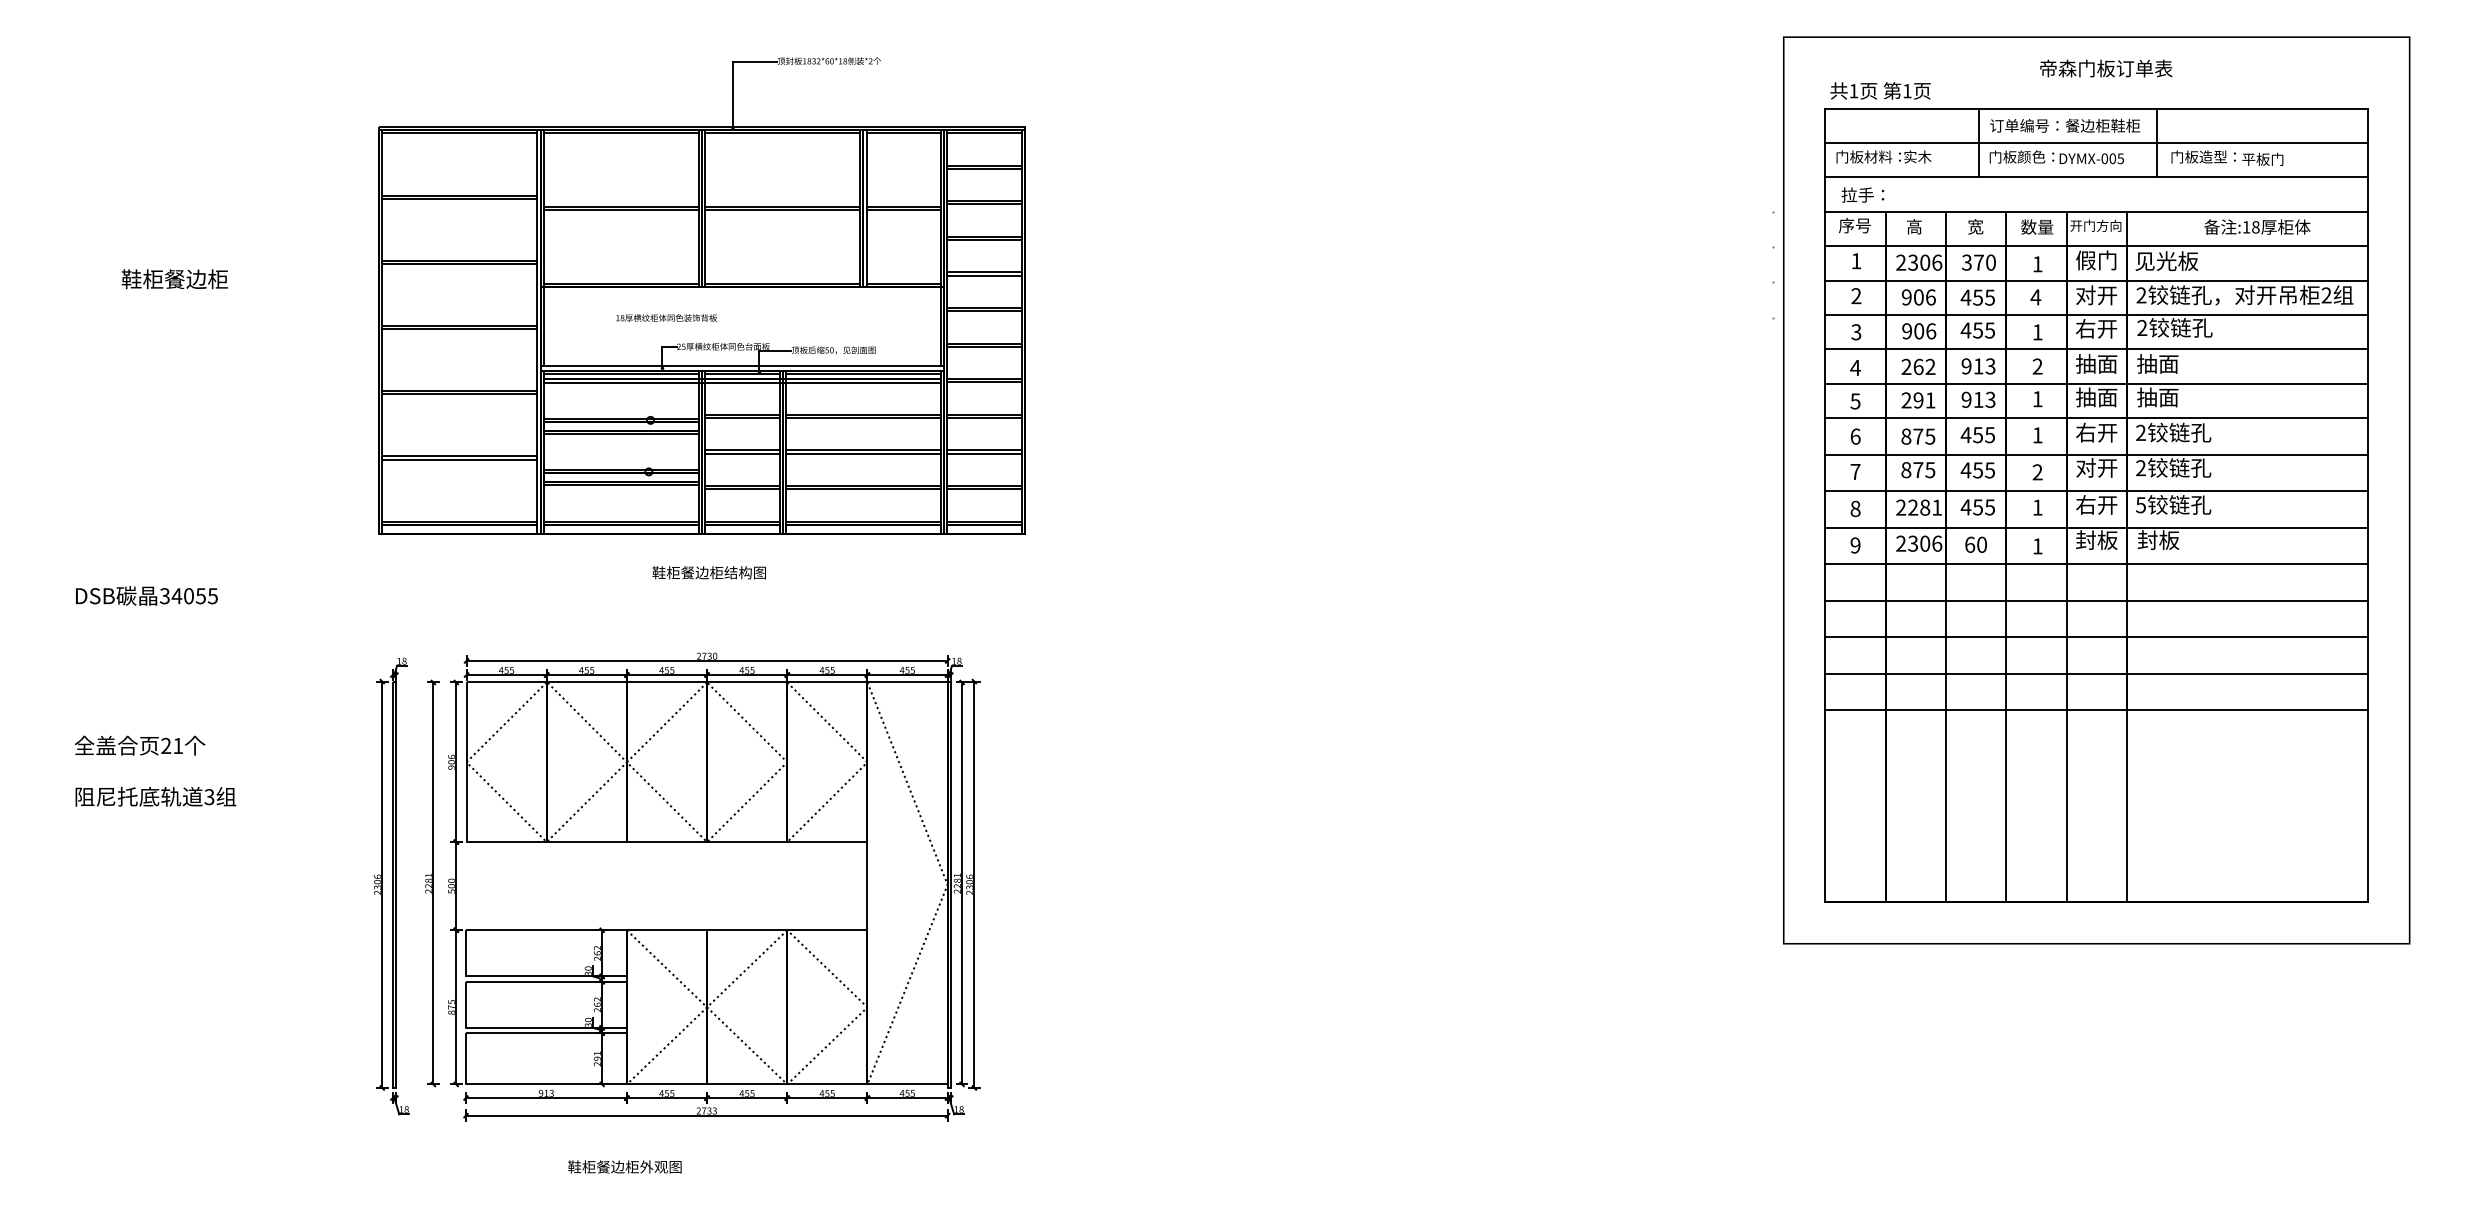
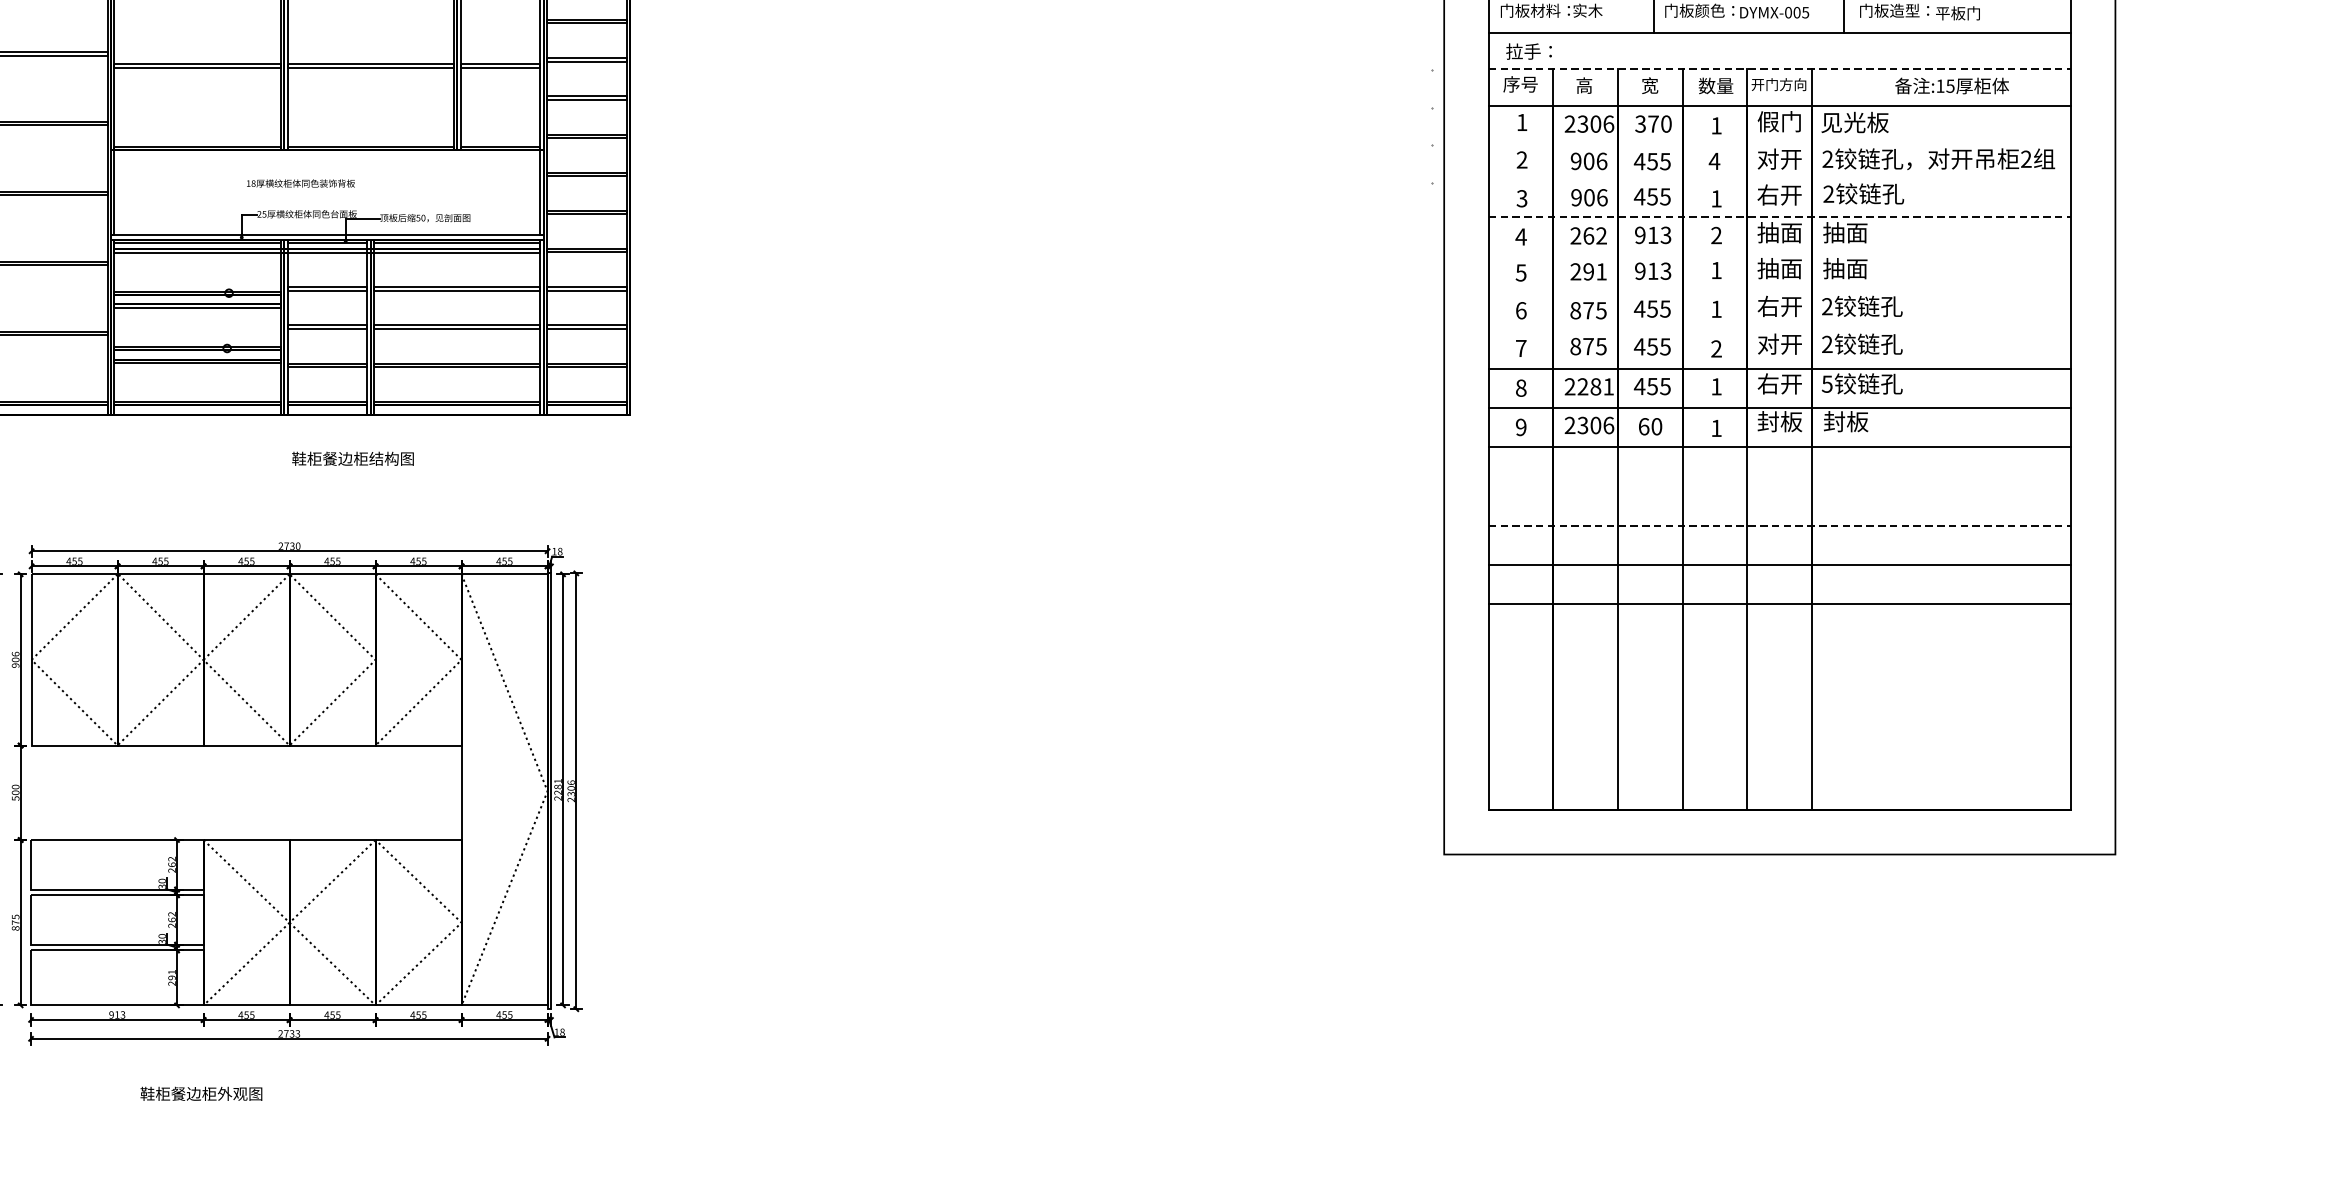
line: (2097, 211) -> (1780, 69), solid -> dashed
text: (2255, 227) -> (1950, 86), 18 -> 15
line: (2096, 280) -> (1779, 143), removed
line: (2096, 314) -> (1779, 179), removed
text: (666, 317) -> (300, 182), moved
line: (2097, 349) -> (1780, 217), solid -> dashed
line: (2096, 383) -> (1779, 253), removed
line: (2096, 418) -> (1779, 291), removed
line: (2096, 454) -> (1779, 329), removed
text: (708, 572) -> (352, 458), moved
line: (2096, 600) -> (1779, 486), removed
line: (2097, 637) -> (1780, 526), solid -> dashed

